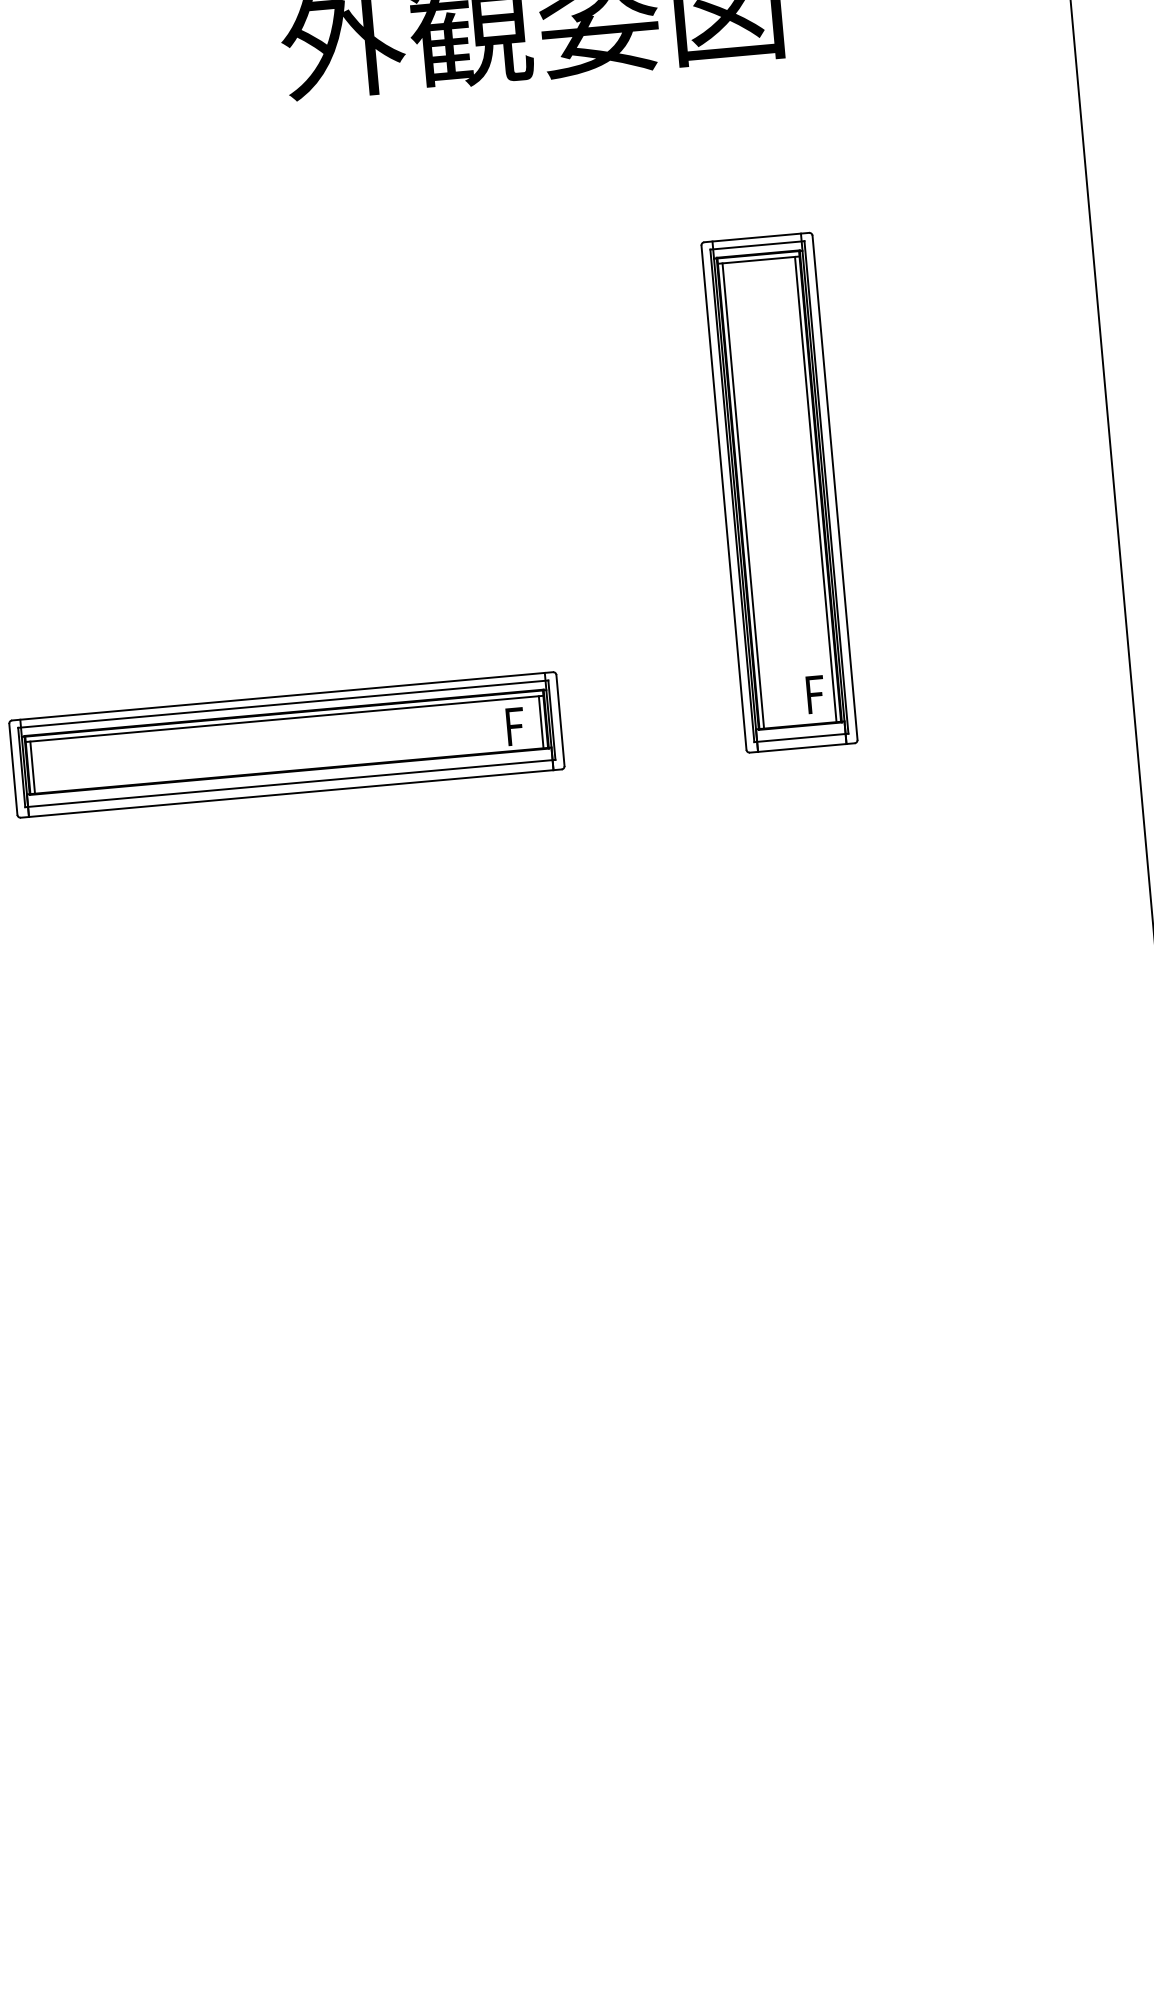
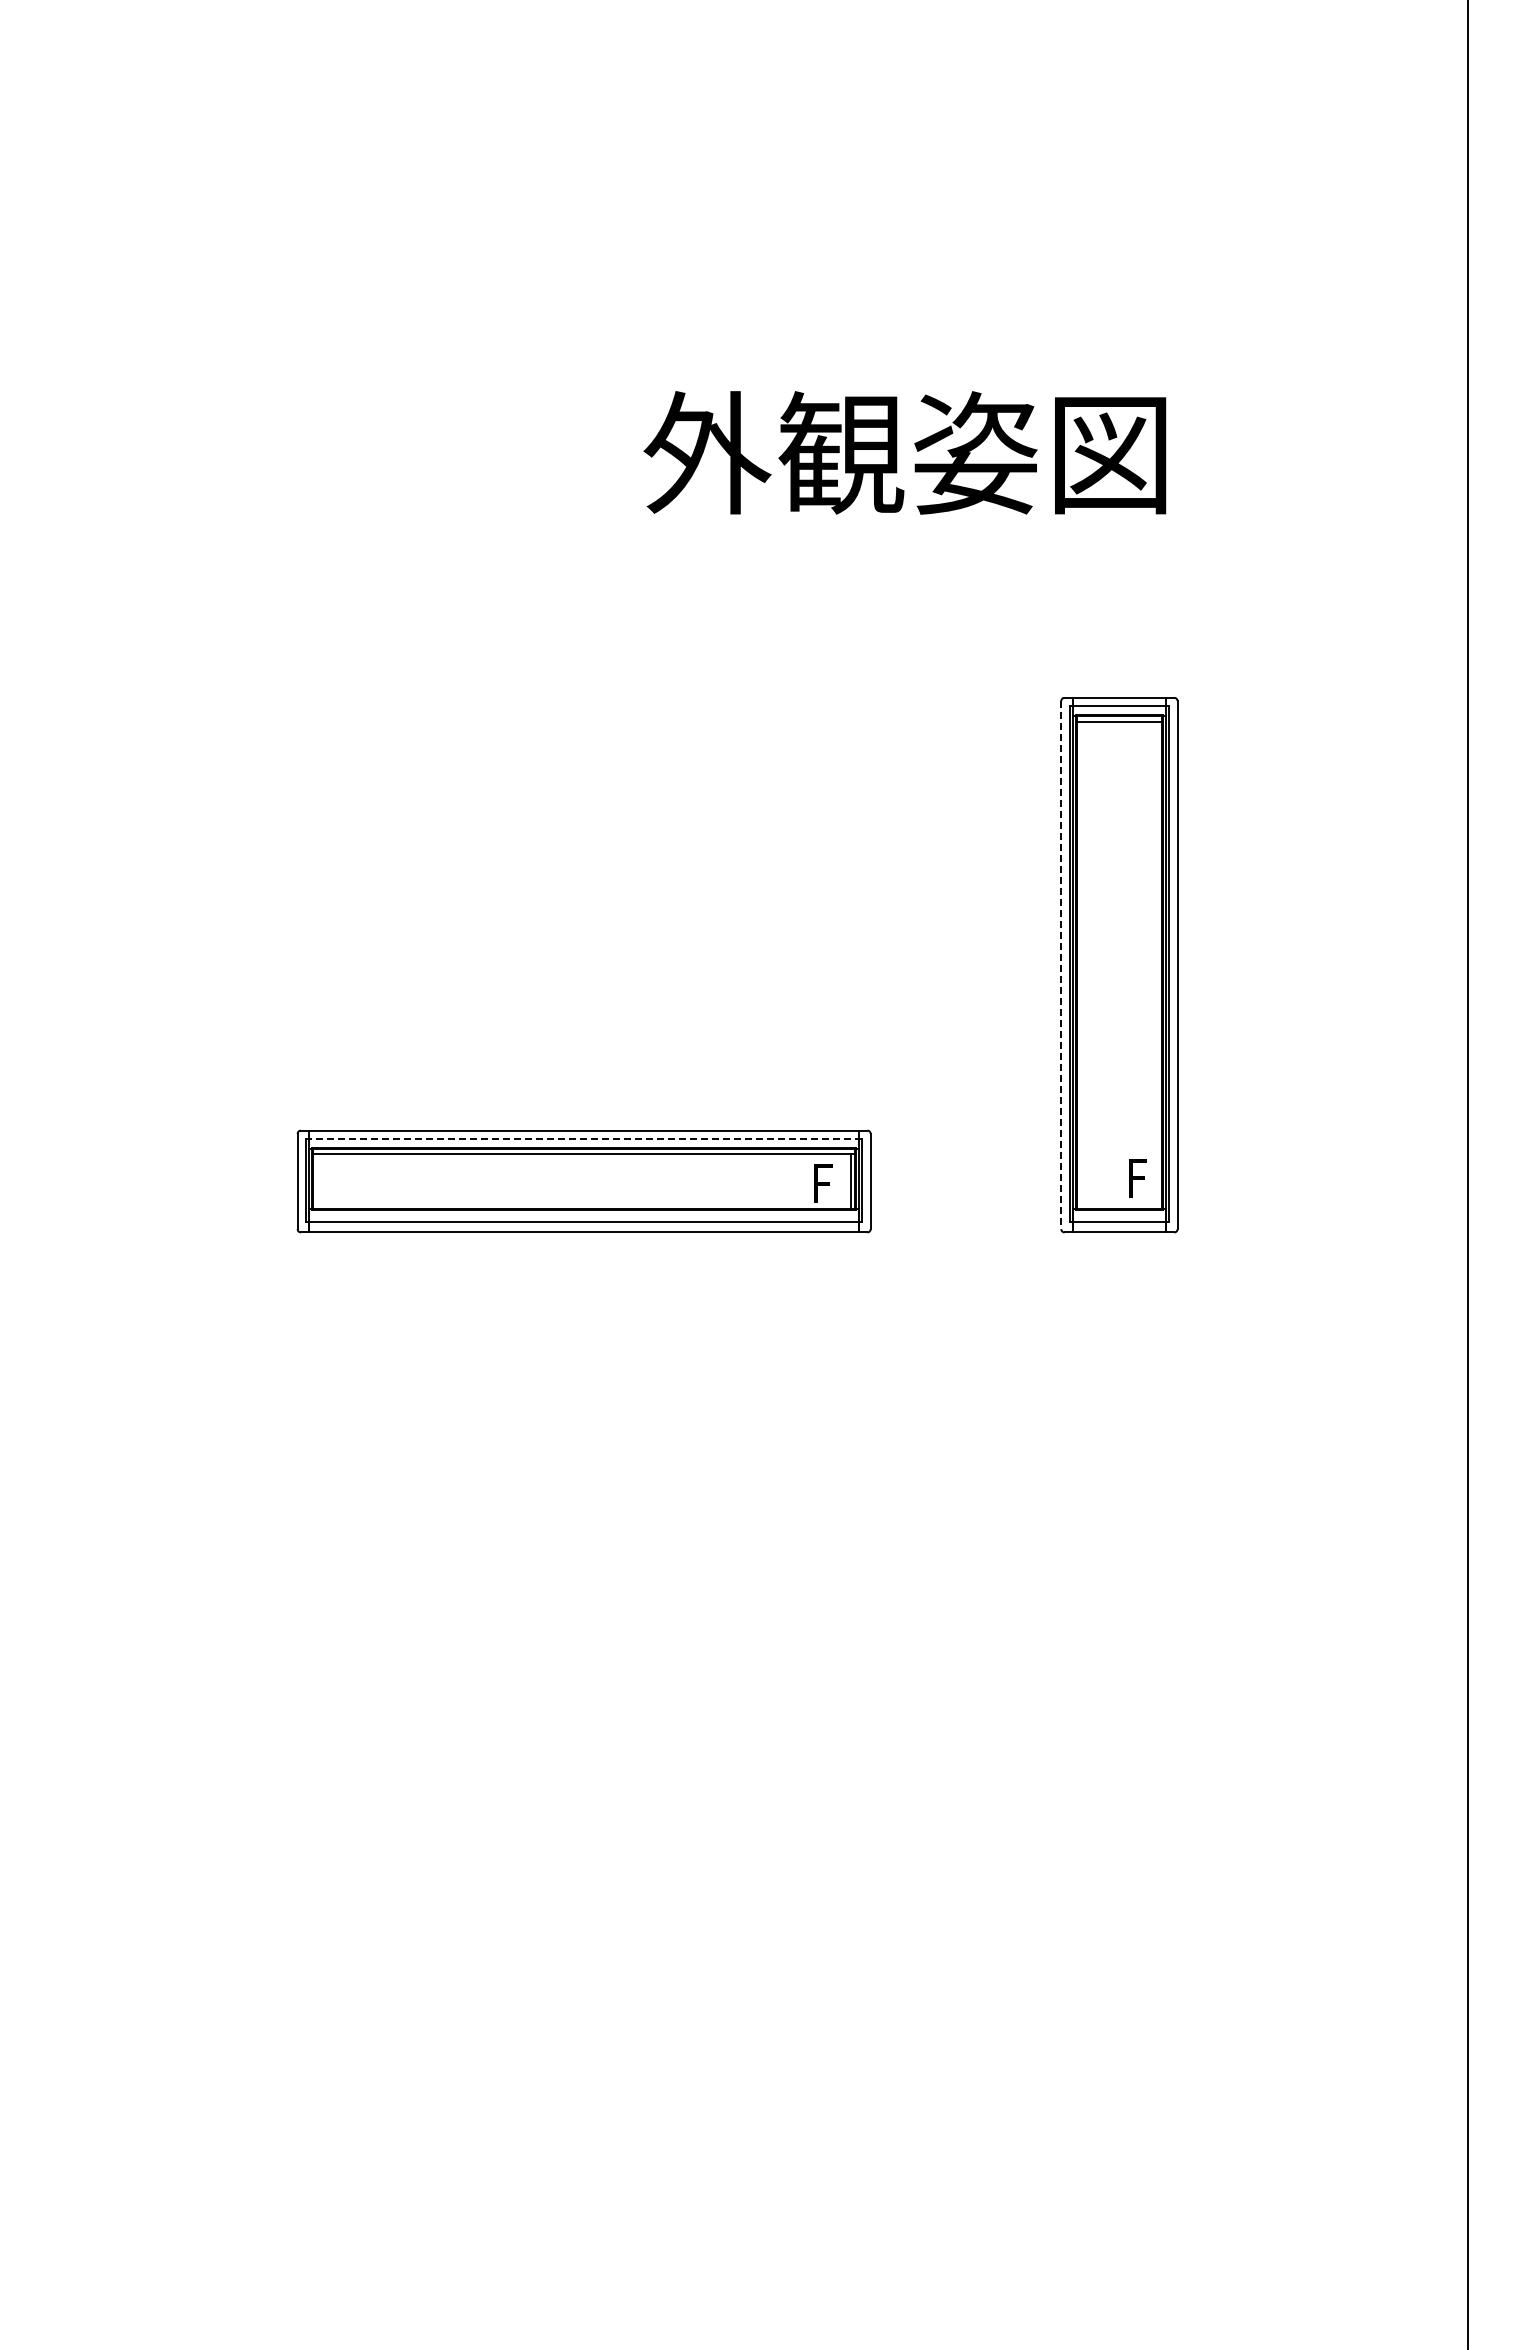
line: (815, 488) -> (1157, 964), removed
line: (743, 495) -> (1081, 964), removed
line: (724, 498) -> (1061, 965), solid -> dashed
line: (283, 703) -> (584, 1138), solid -> dashed
line: (32, 767) -> (317, 1181), removed

